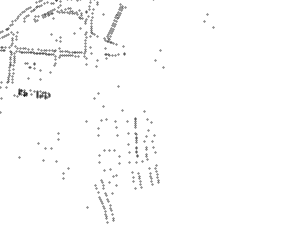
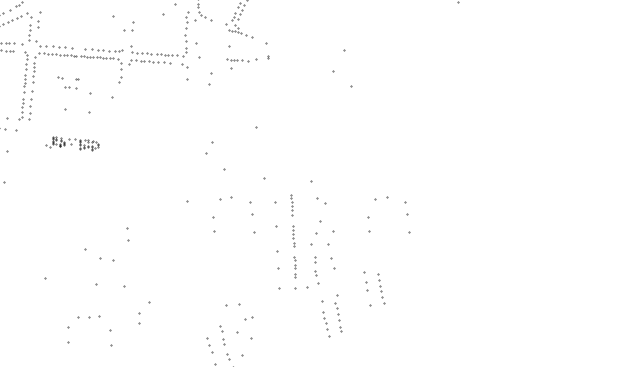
part: (31, 93) -> (71, 142), size x0.7
part: (179, 120) -> (386, 200), added
part: (109, 156) -> (90, 330), moved
part: (136, 180) -> (373, 289), moved

